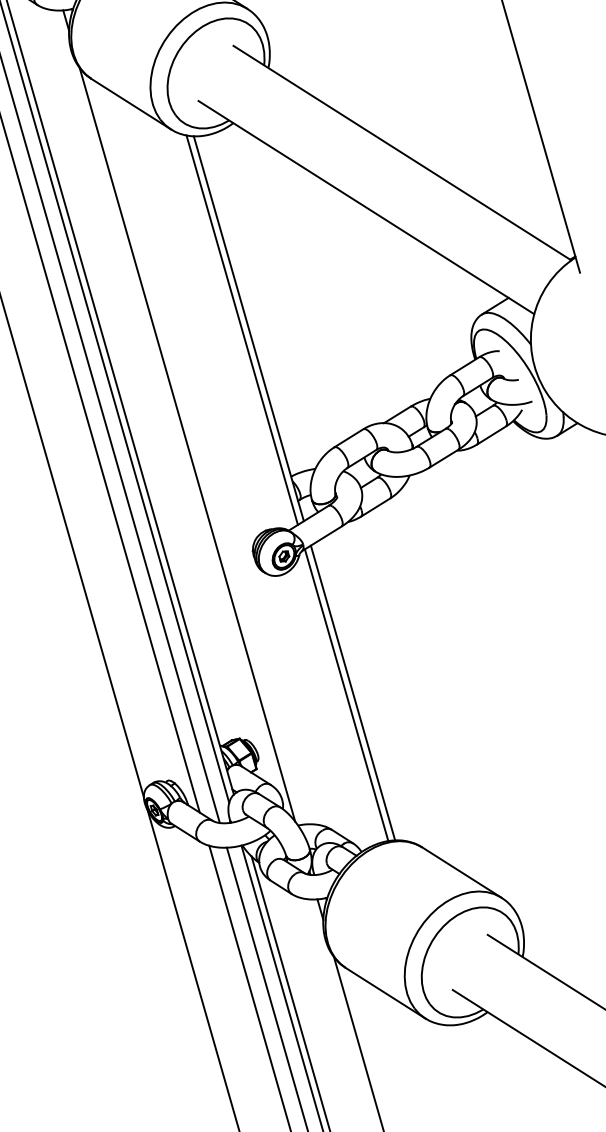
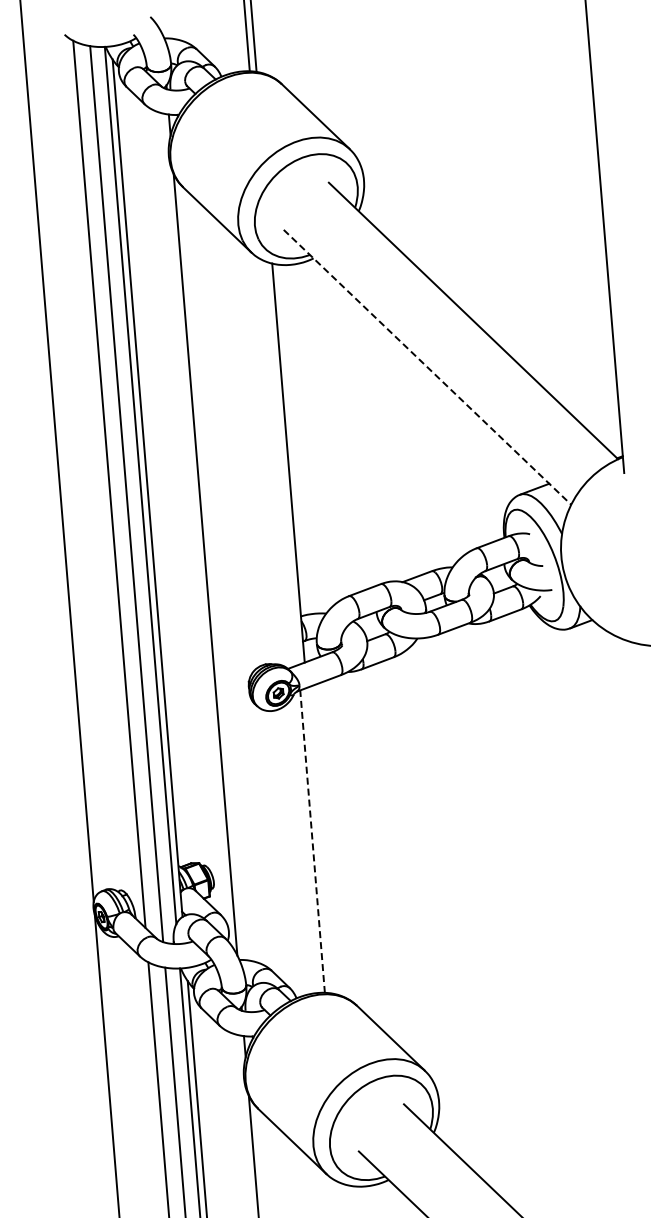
line: (366, 207) -> (427, 367), solid -> dashed
line: (242, 330) -> (281, 463), removed
line: (352, 692) -> (318, 840), removed
line: (346, 695) -> (312, 841), solid -> dashed

